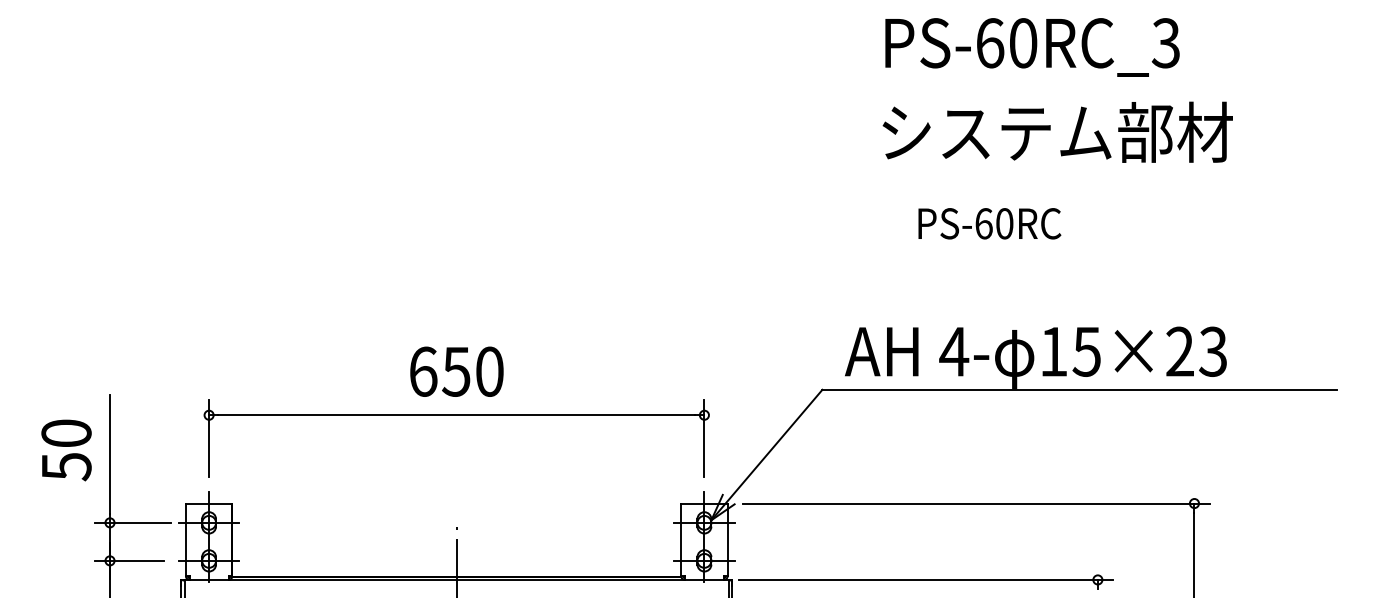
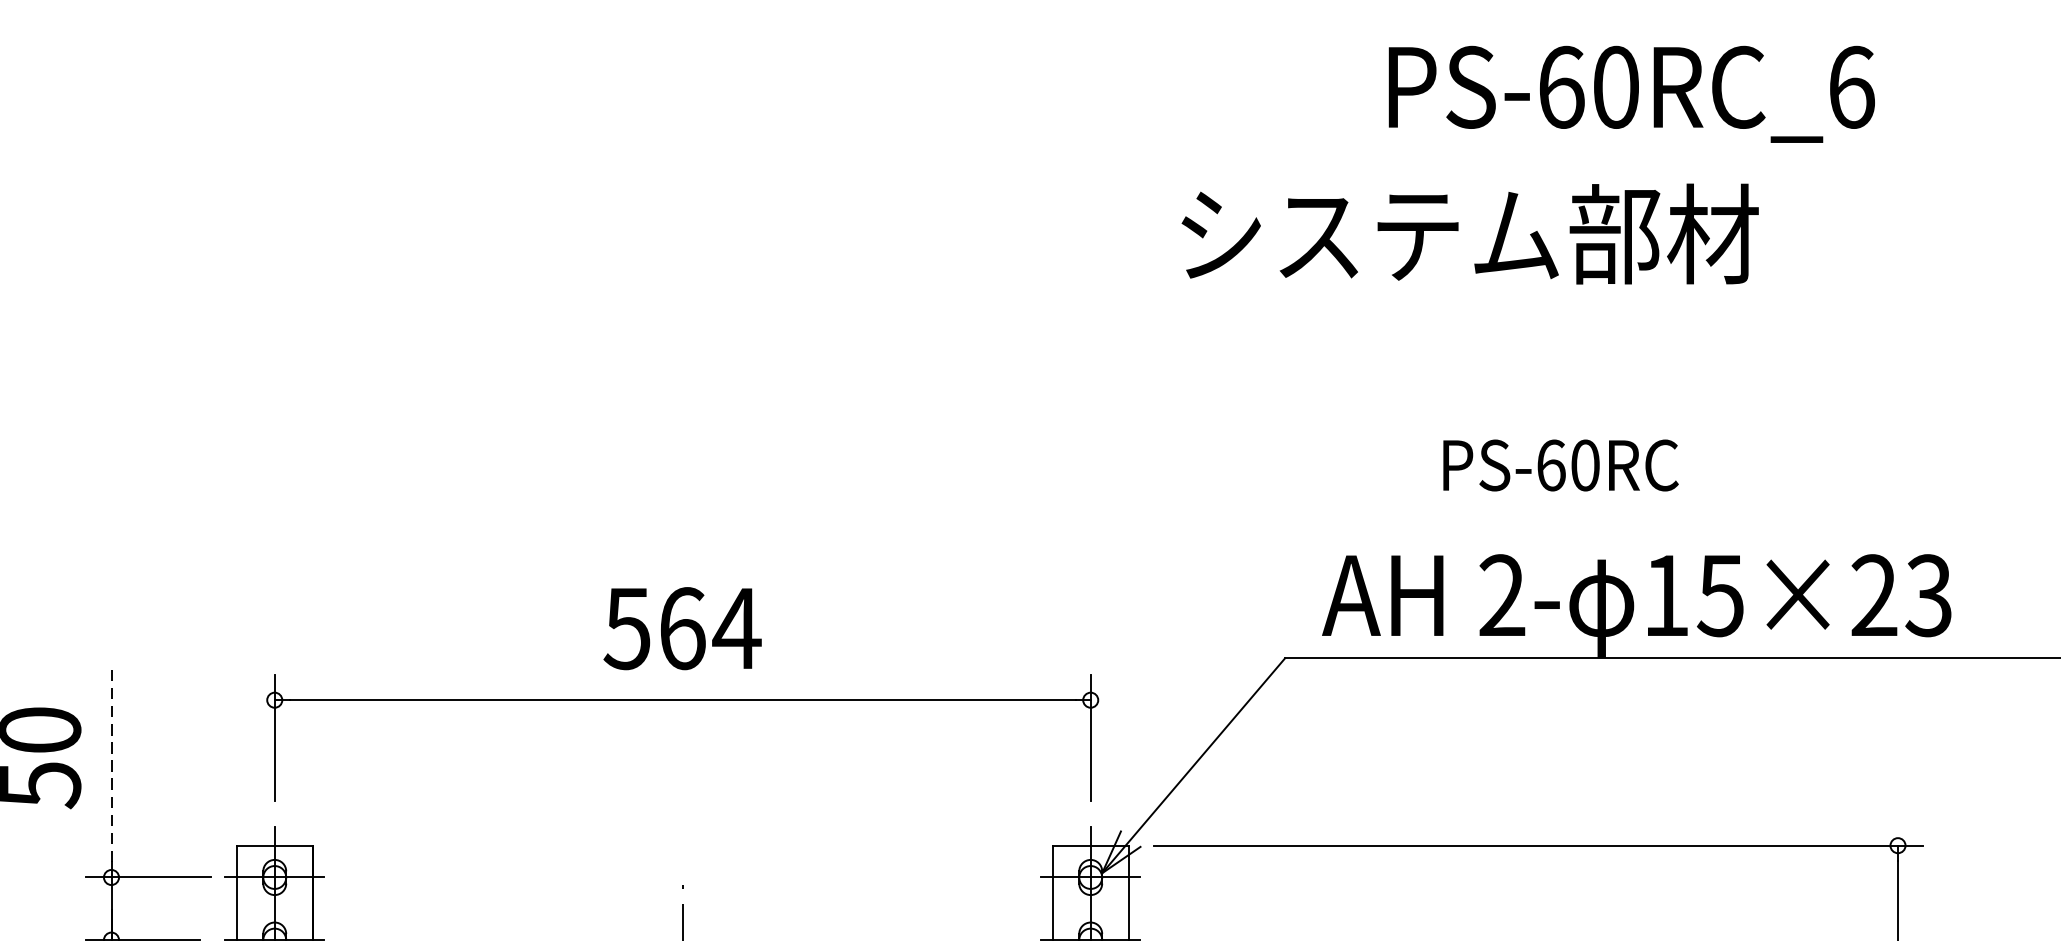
text: (1165, 43) -> (1850, 87), PS-60RC_3 -> PS-60RC_6
text: (1057, 131) -> (1469, 232), moved
text: (989, 223) -> (1560, 465), moved
text: (954, 351) -> (1502, 595), 4- -> 2-
text: (456, 371) -> (682, 628), 650 -> 564
line: (110, 454) -> (112, 764), solid -> dashed

